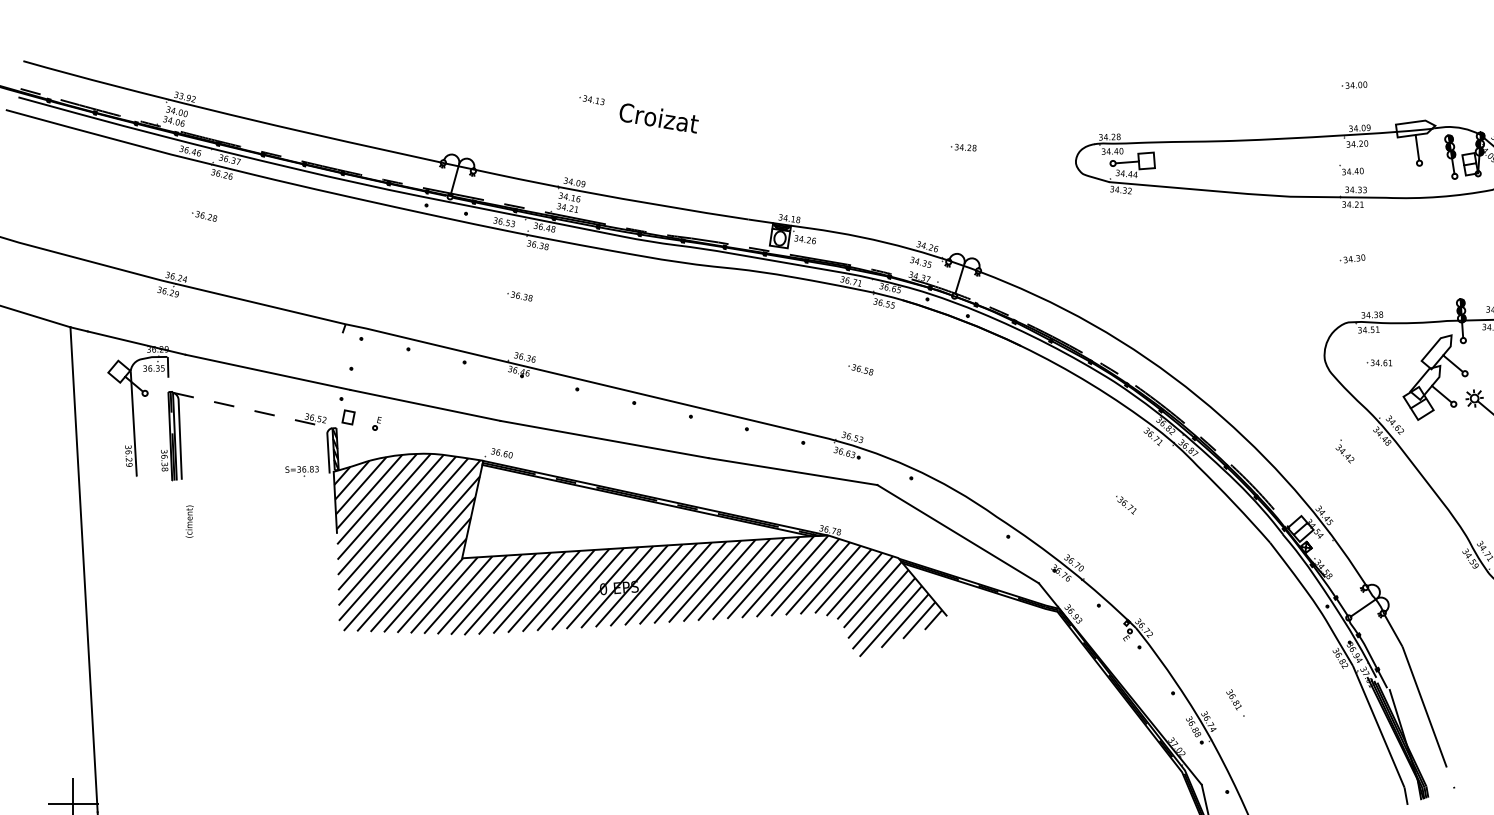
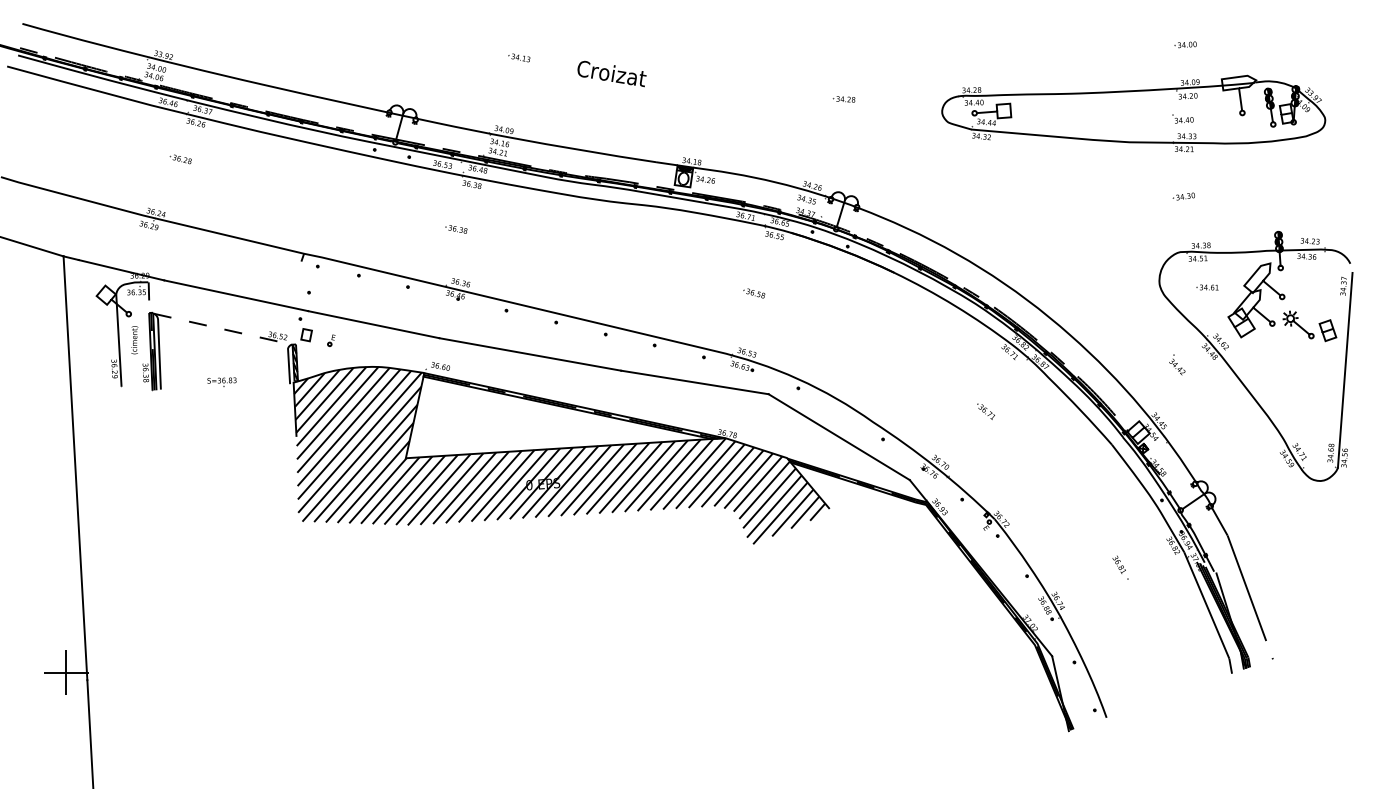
text: (658, 118) -> (611, 73), moved
part: (301, 470) -> (221, 381), moved
text: (189, 521) -> (134, 340), moved
part: (1235, 702) -> (1120, 567), moved

